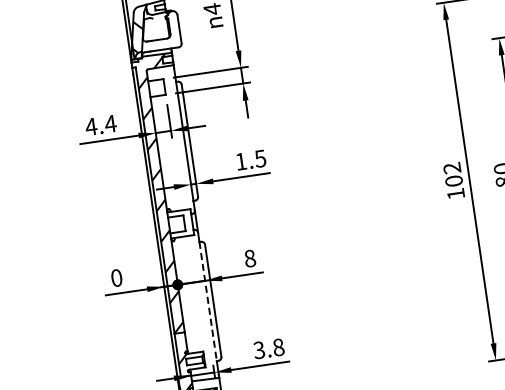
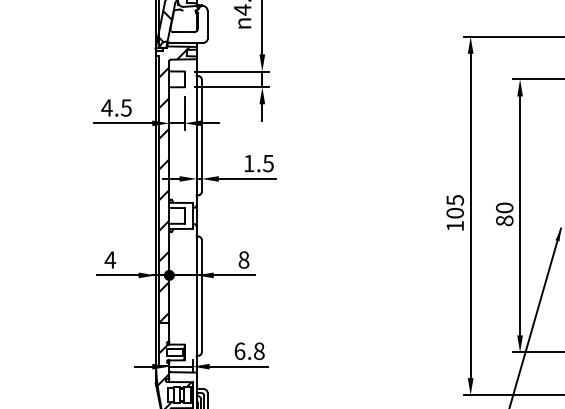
text: (110, 123) -> (126, 107), 4.4 -> 4.5
text: (452, 168) -> (455, 200), 102 -> 105
text: (116, 277) -> (110, 259), 0 -> 4
line: (208, 301) -> (196, 296), dashed -> solid
text: (258, 349) -> (239, 350), 3.8 -> 6.8

